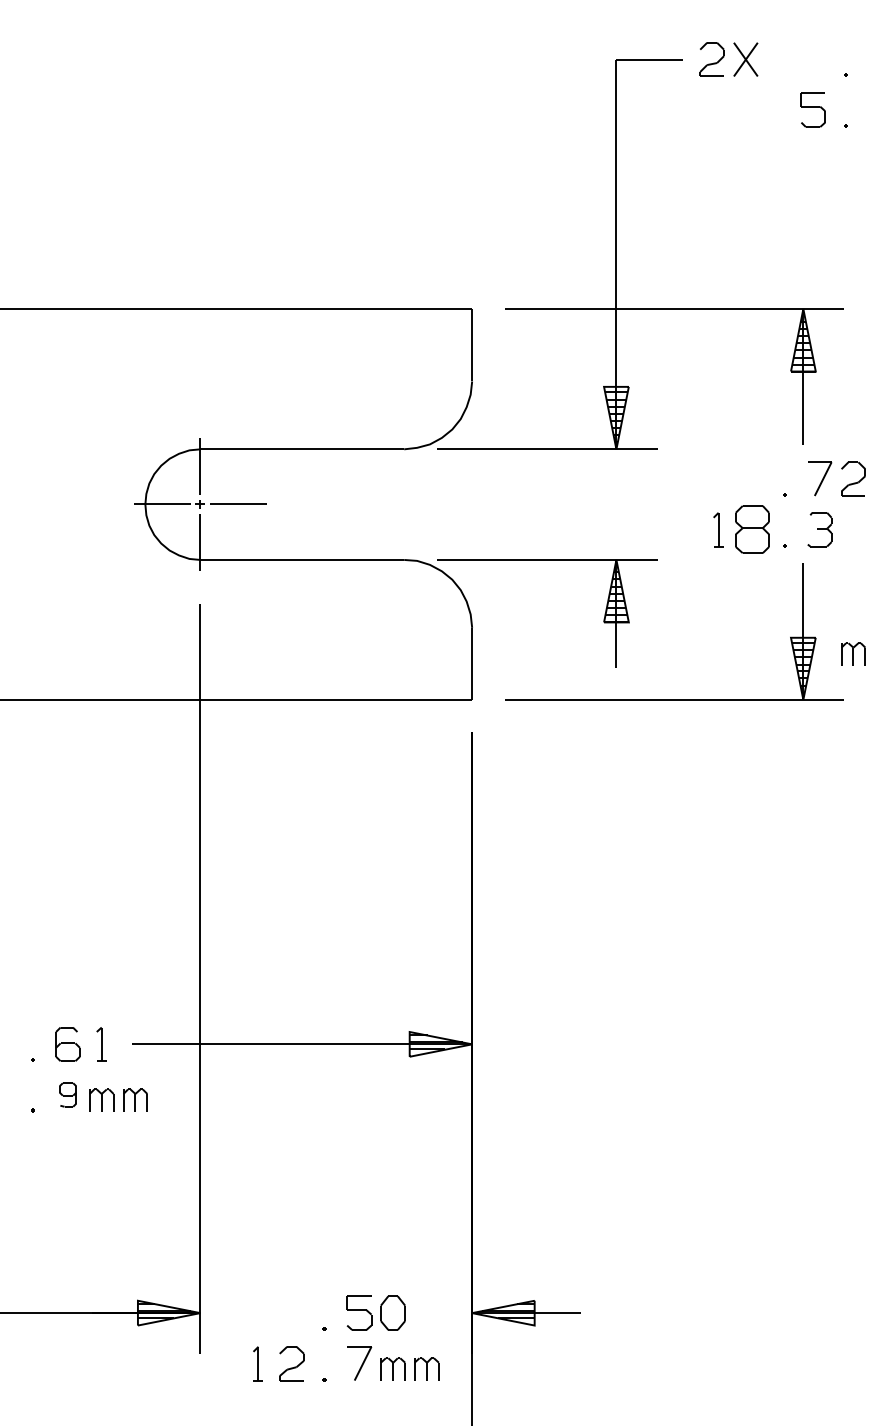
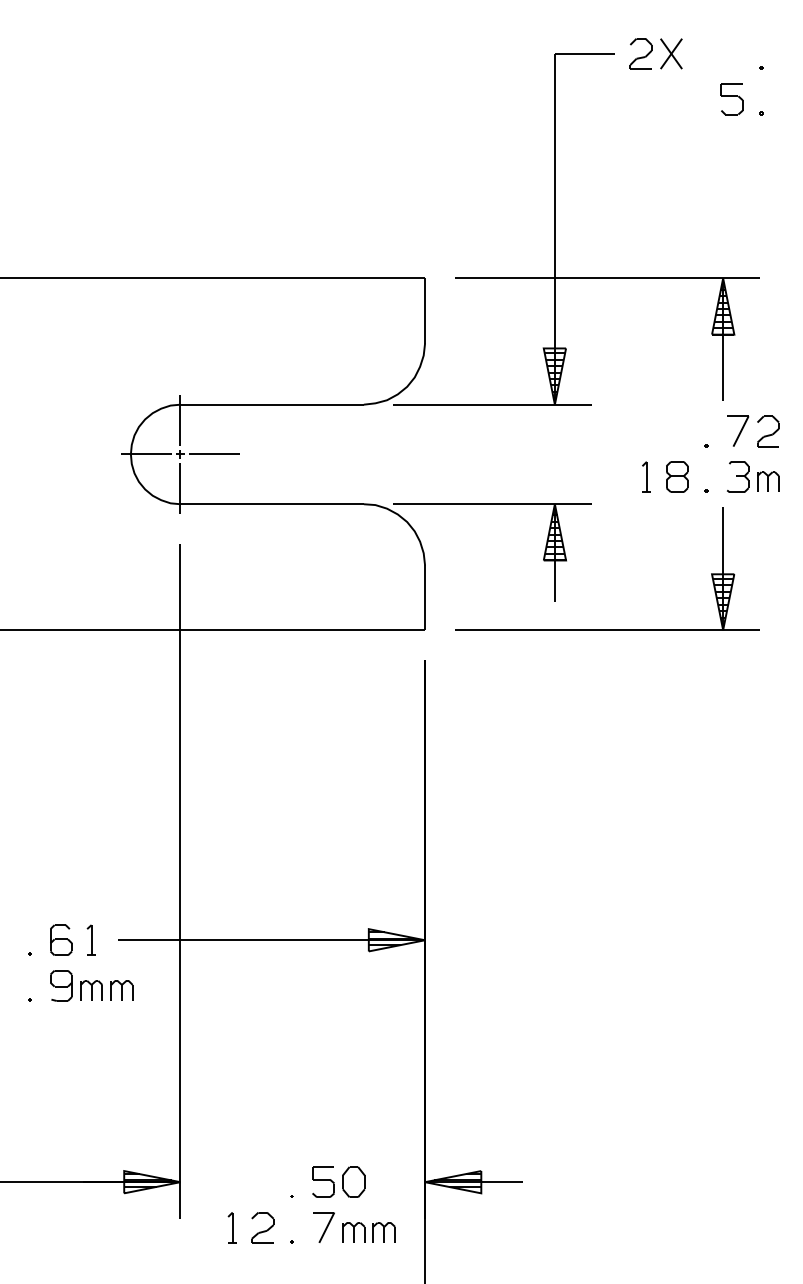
part: (751, 529) -> (676, 476), size x0.71
part: (853, 653) -> (768, 481), moved
part: (67, 1094) -> (60, 985), size x1.43

